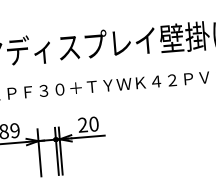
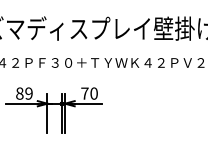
text: (82, 125) -> (84, 93), 20 -> 70

